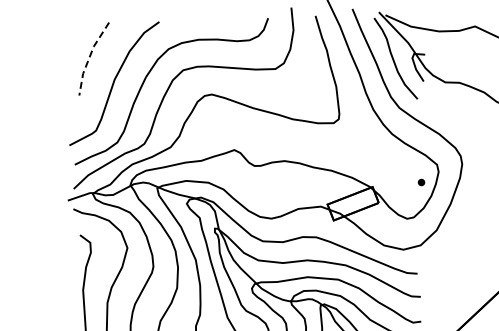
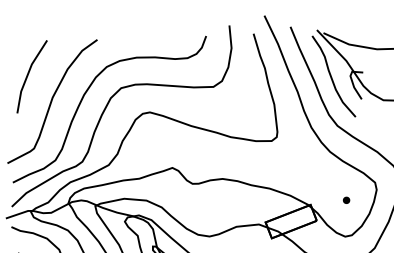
line: (89, 57) -> (27, 75), dashed -> solid
part: (421, 182) -> (346, 200), moved

